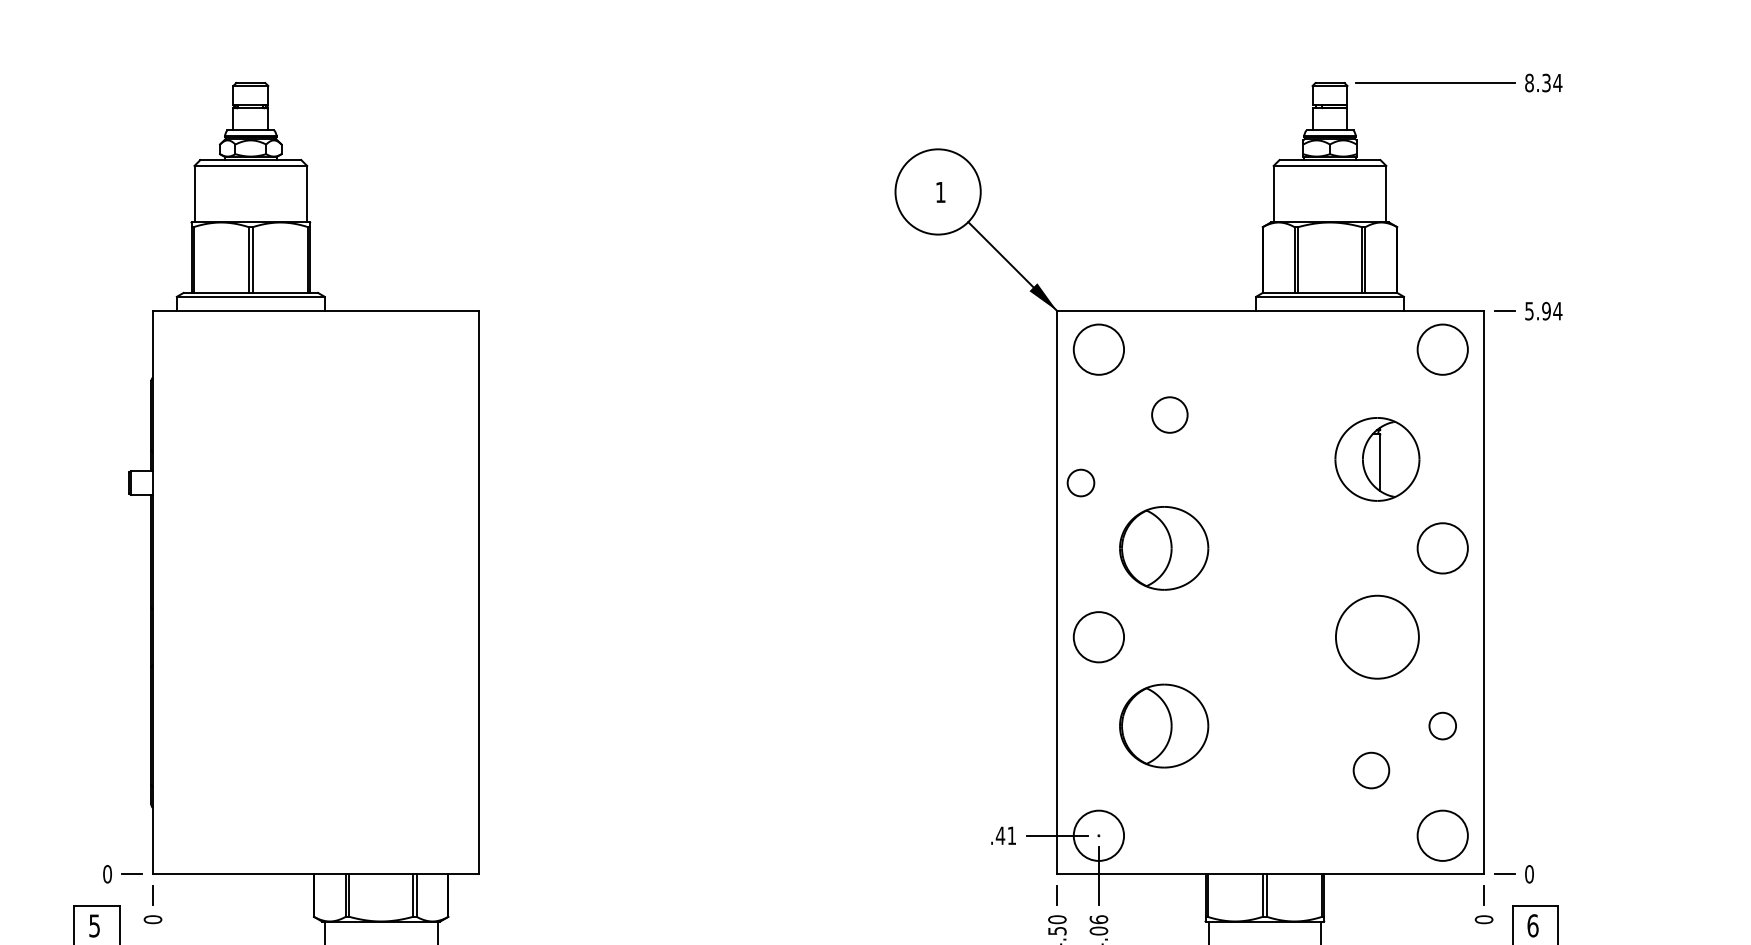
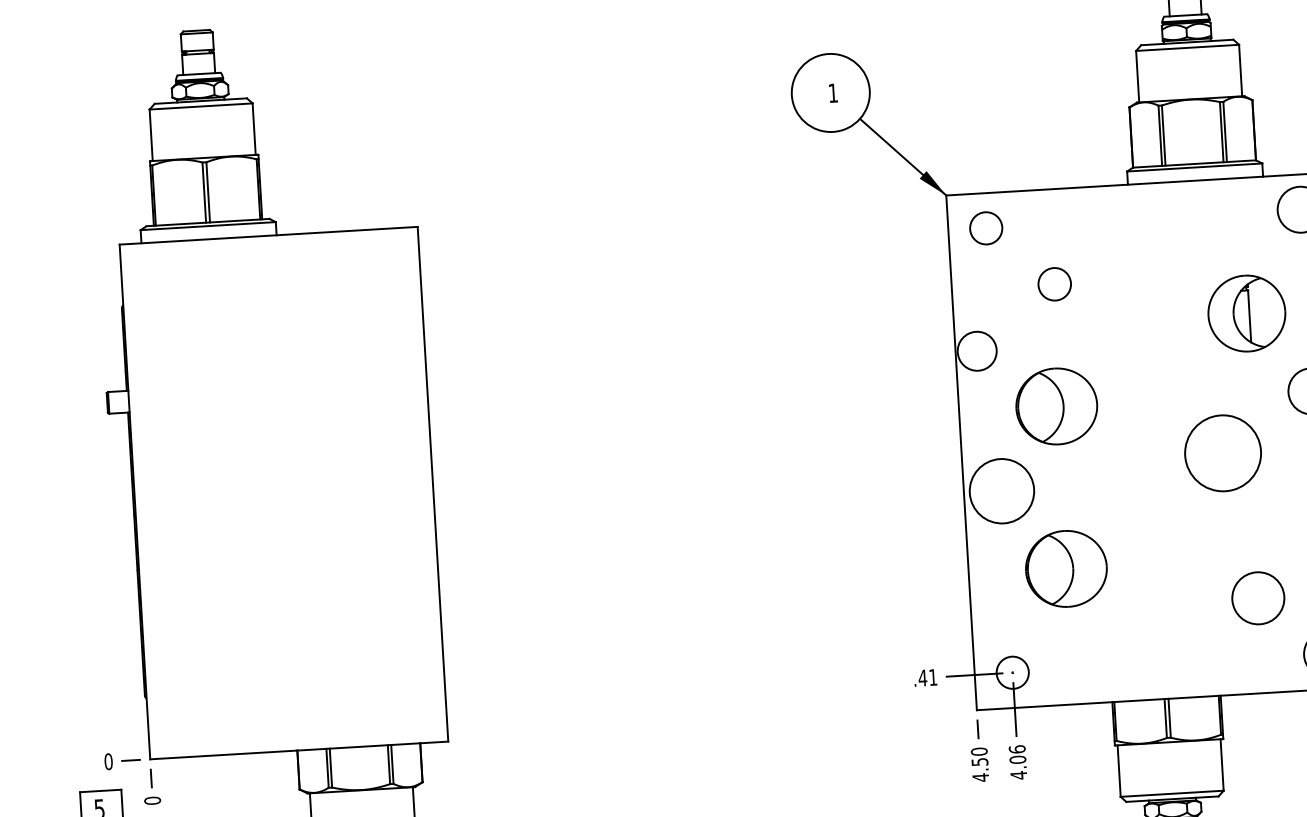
circle: (1098, 349) -> (985, 228), size x0.7
circle: (1080, 482) -> (976, 350), size x1.6
circle: (1377, 636) -> (1223, 452), moved
circle: (1098, 637) -> (1001, 491), size x1.4
circle: (1371, 770) -> (1258, 598), size x1.6
circle: (1098, 835) -> (1012, 672), size x0.7

